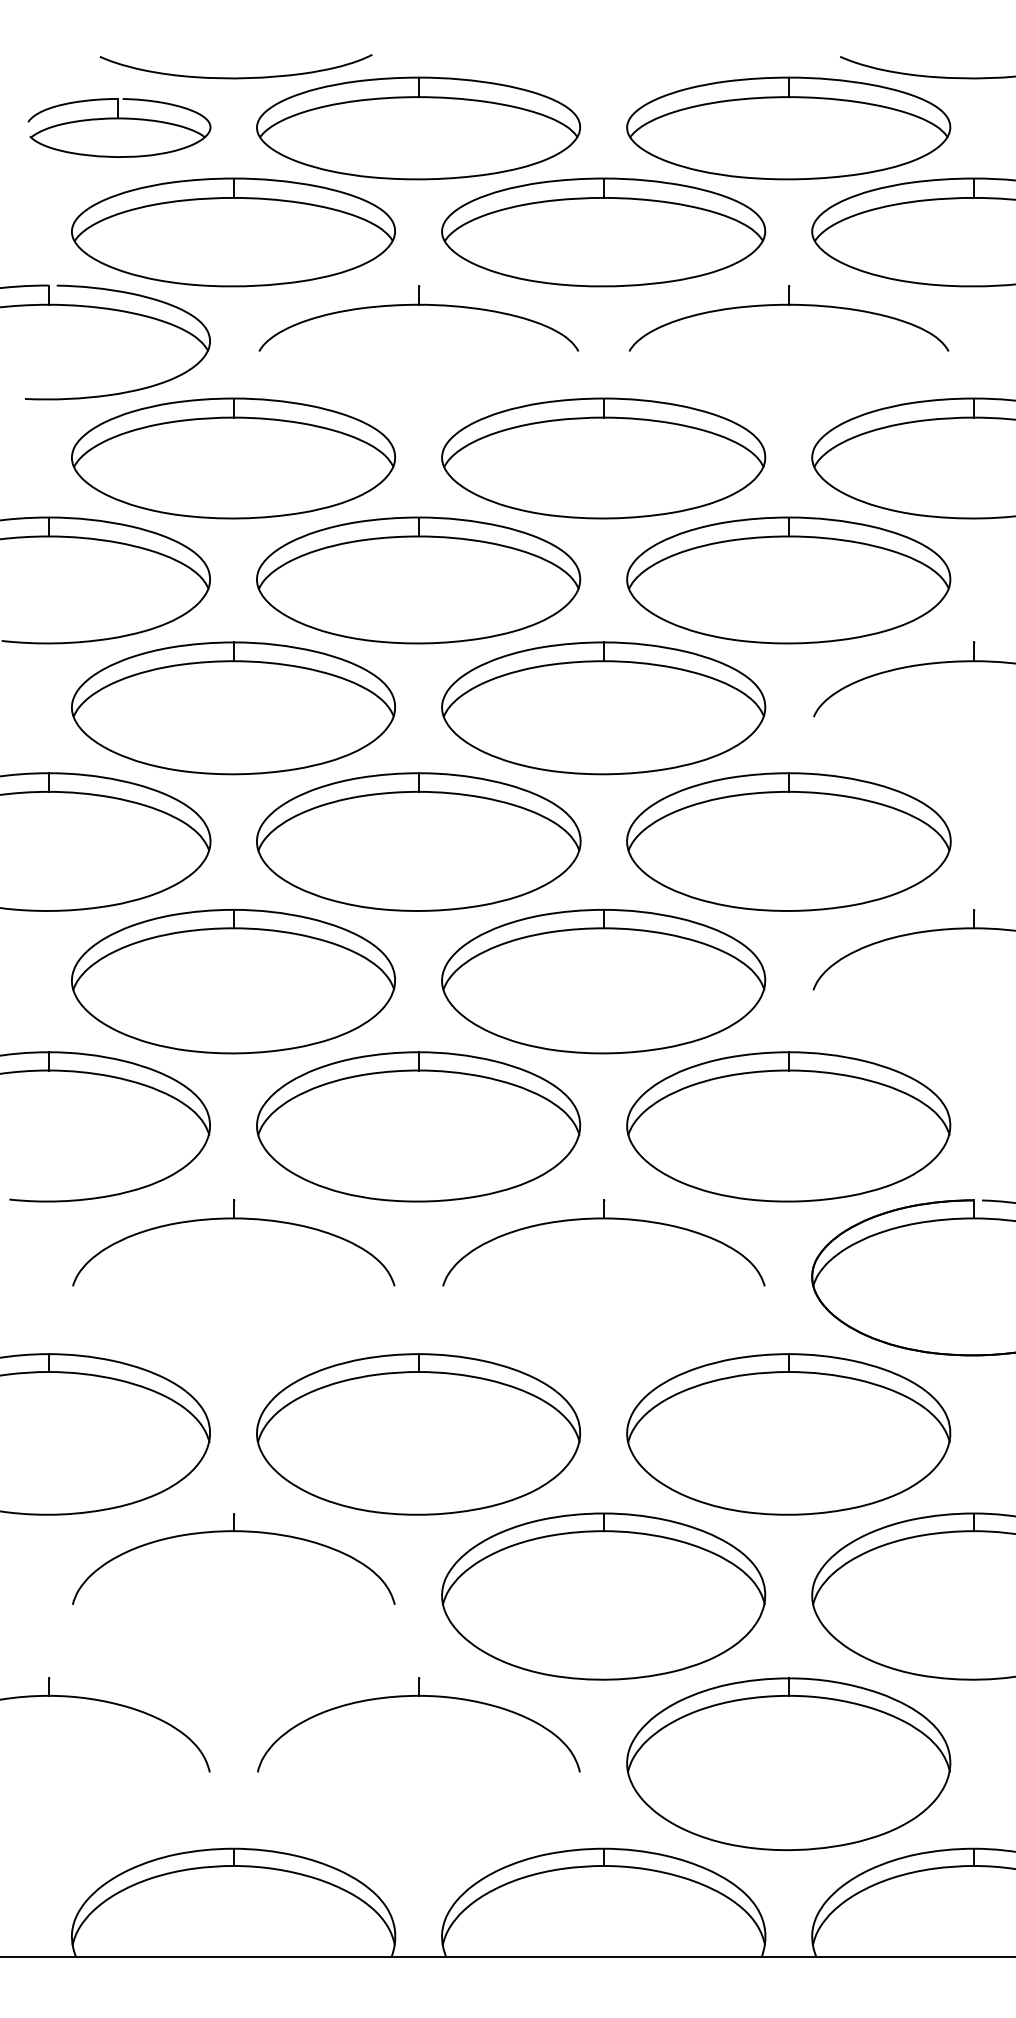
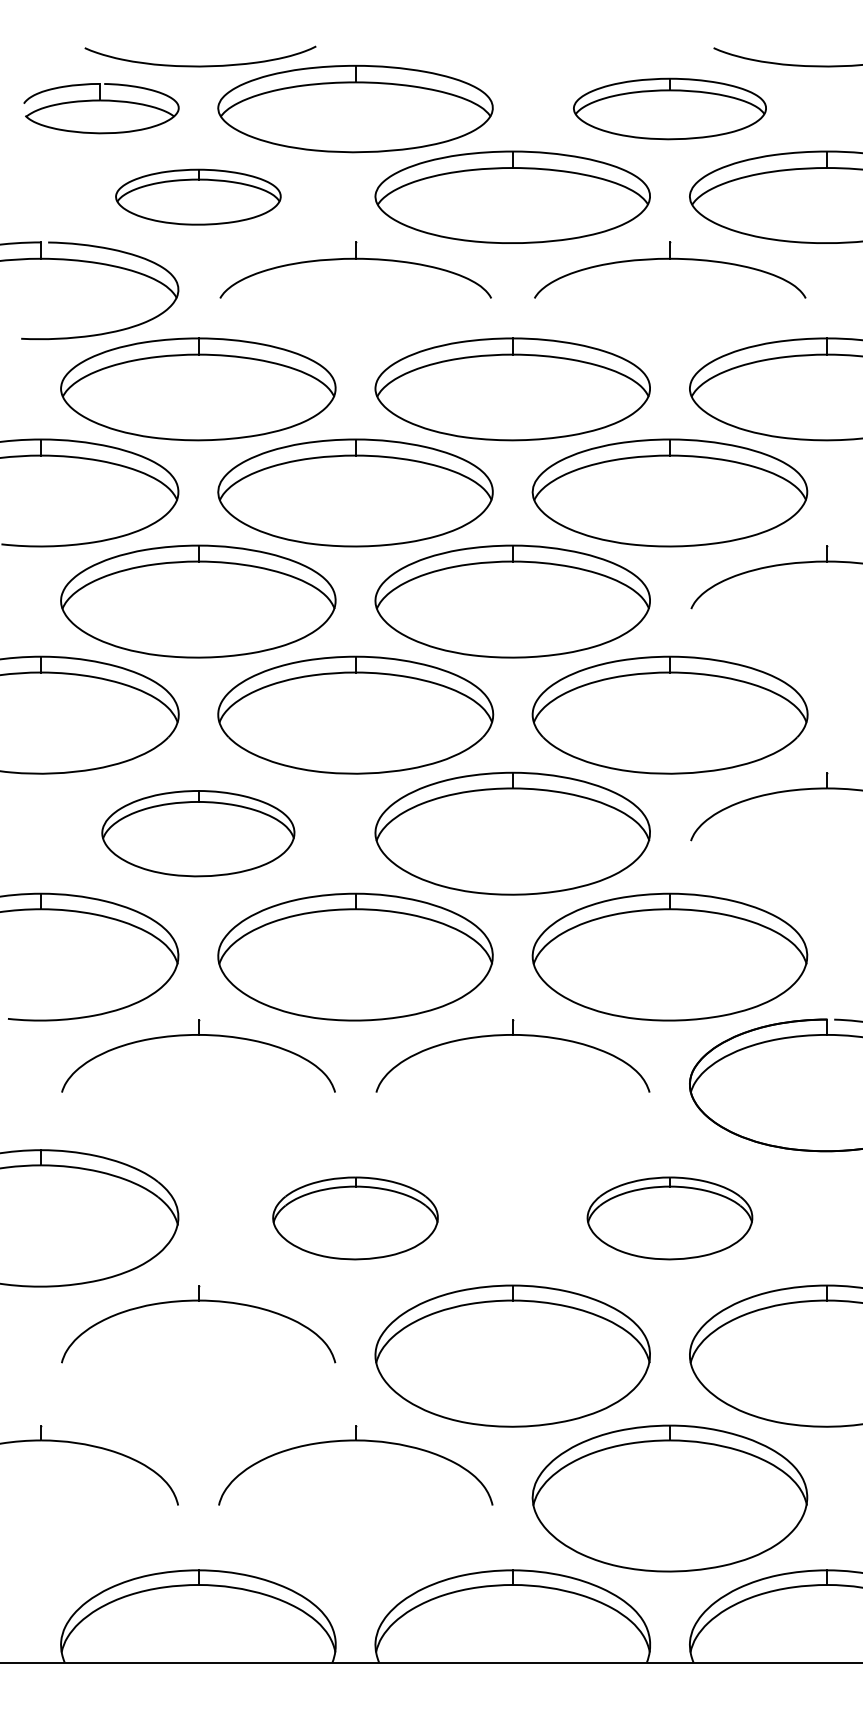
part: (788, 127) -> (669, 108), size x0.7
part: (233, 231) -> (198, 196), size x0.6
part: (233, 981) -> (198, 833), size x0.7
part: (418, 1434) -> (355, 1218), size x0.6
part: (788, 1434) -> (669, 1218), size x0.6

